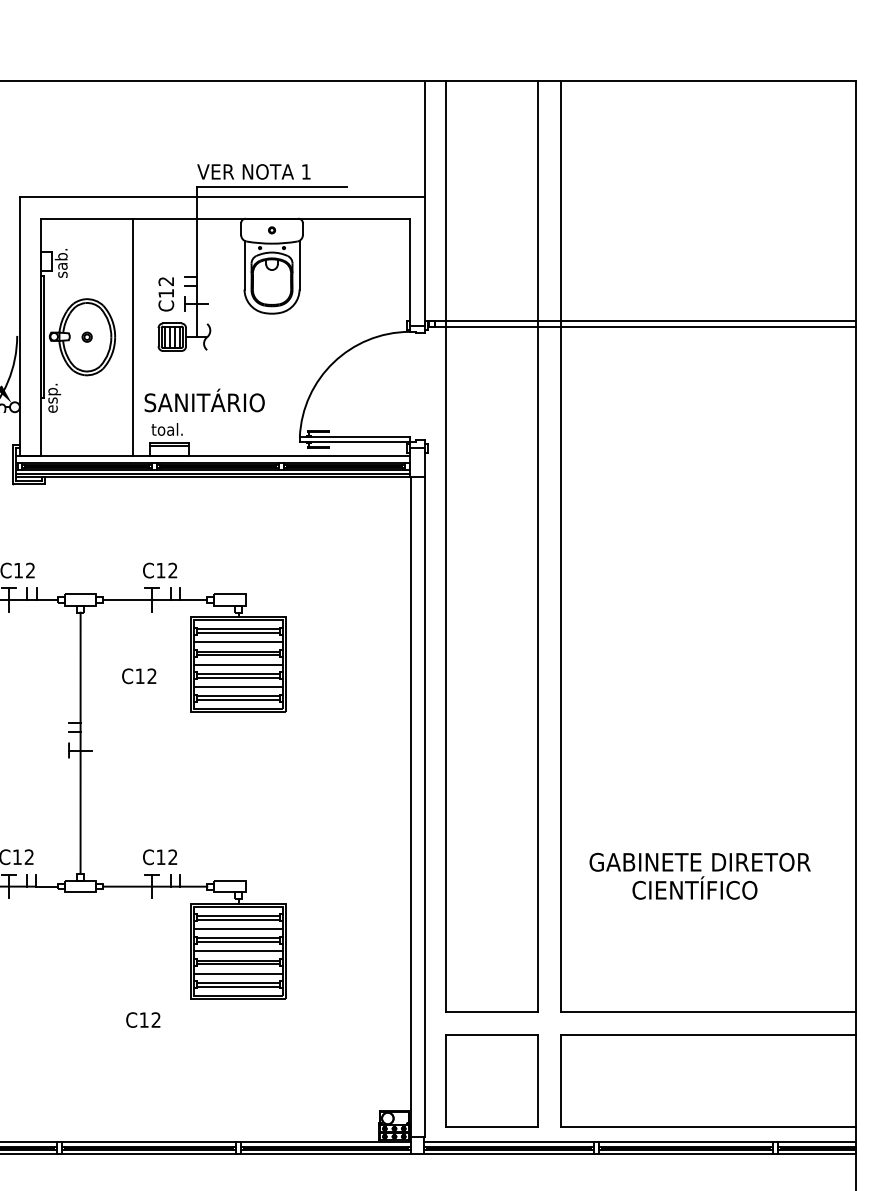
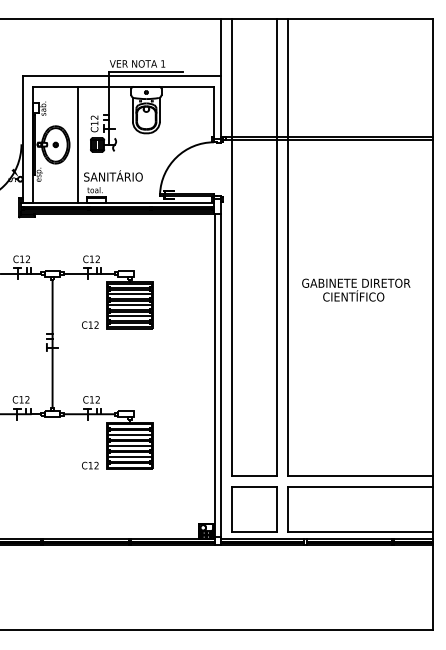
text: (139, 675) -> (90, 324), moved
text: (700, 874) -> (356, 289), moved
text: (143, 1019) -> (90, 465), moved

